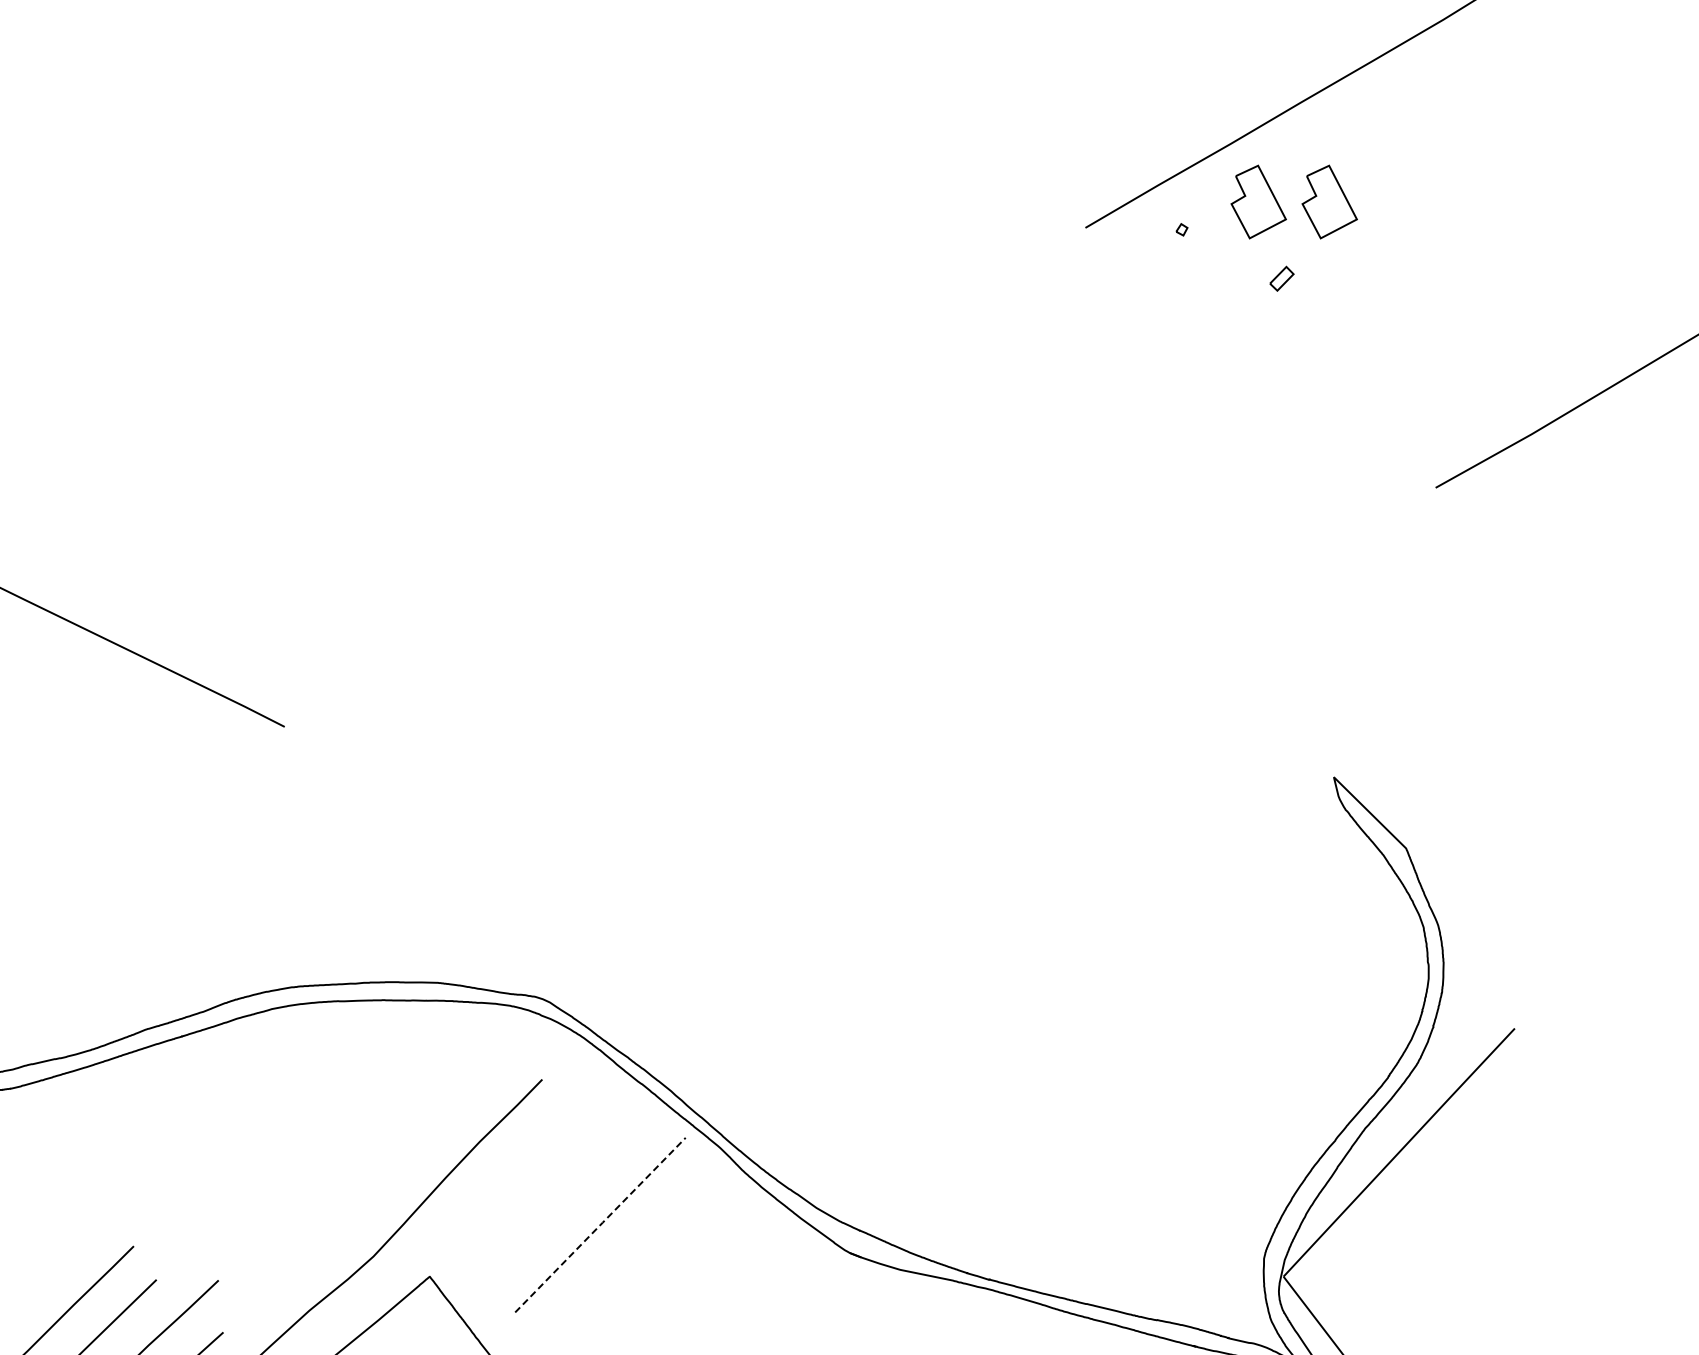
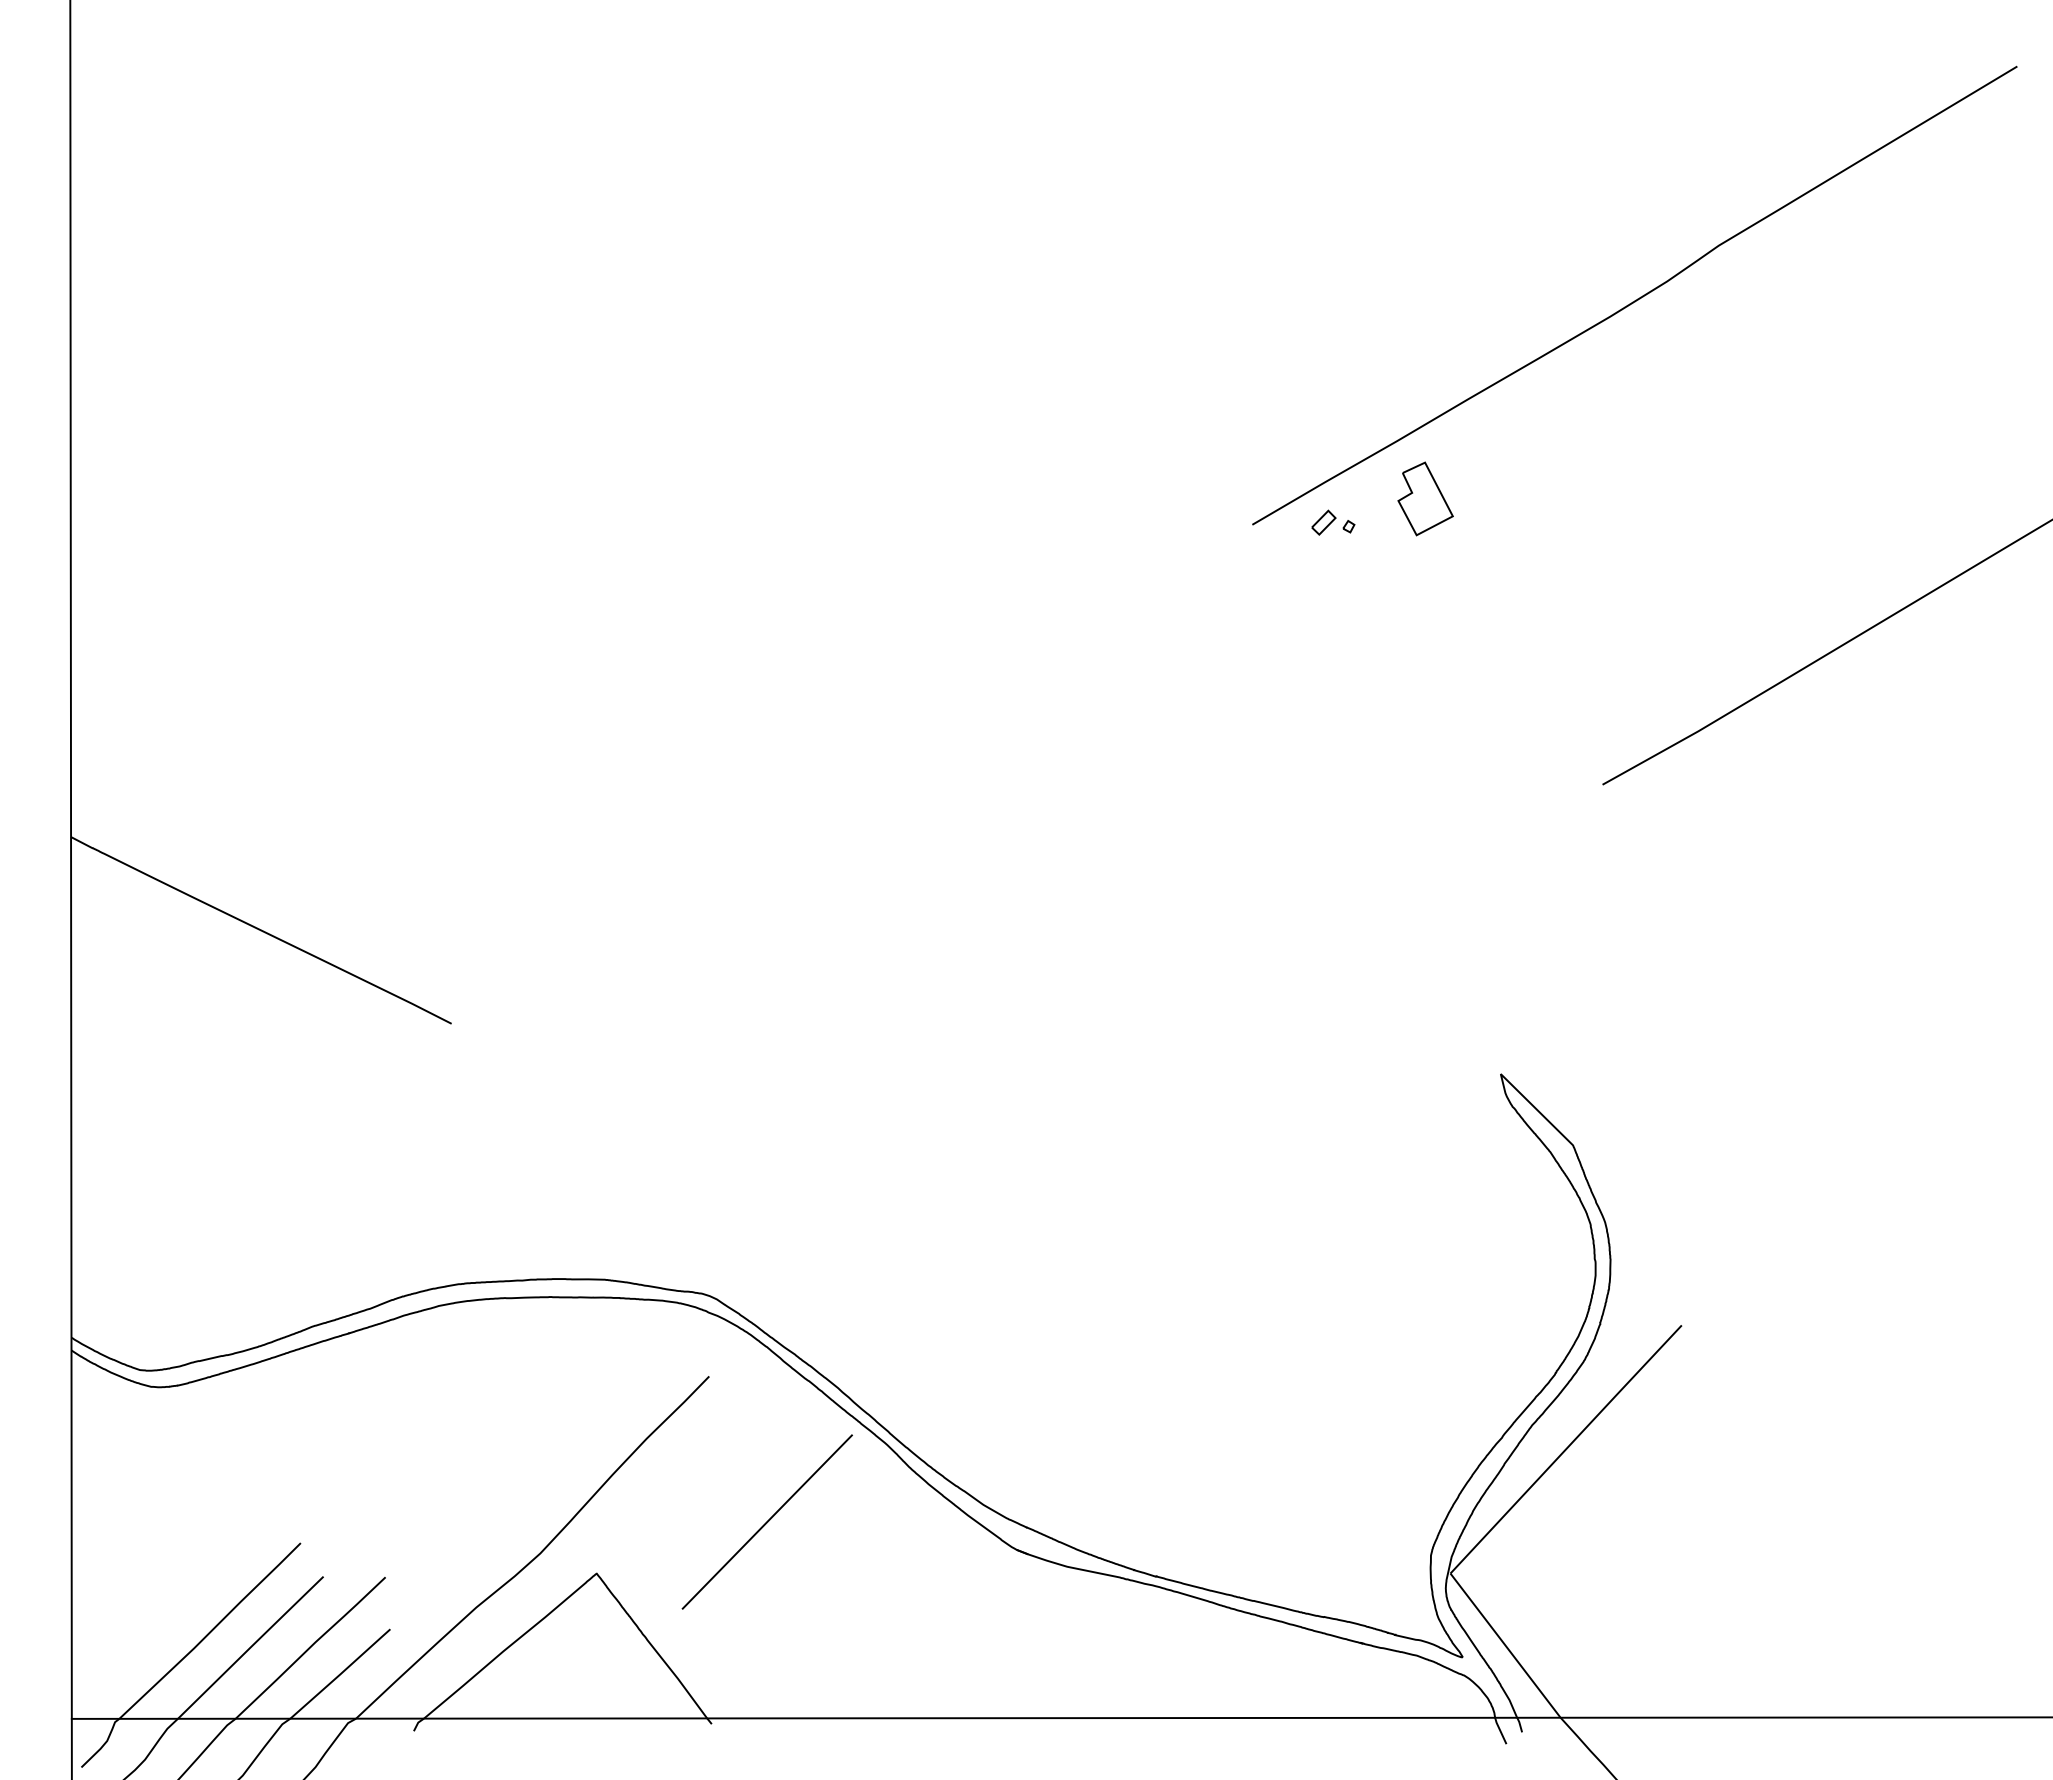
part: (1329, 201) -> (1496, 498), removed
part: (1281, 278) -> (1323, 522), moved
line: (600, 1224) -> (767, 1521), dashed -> solid

